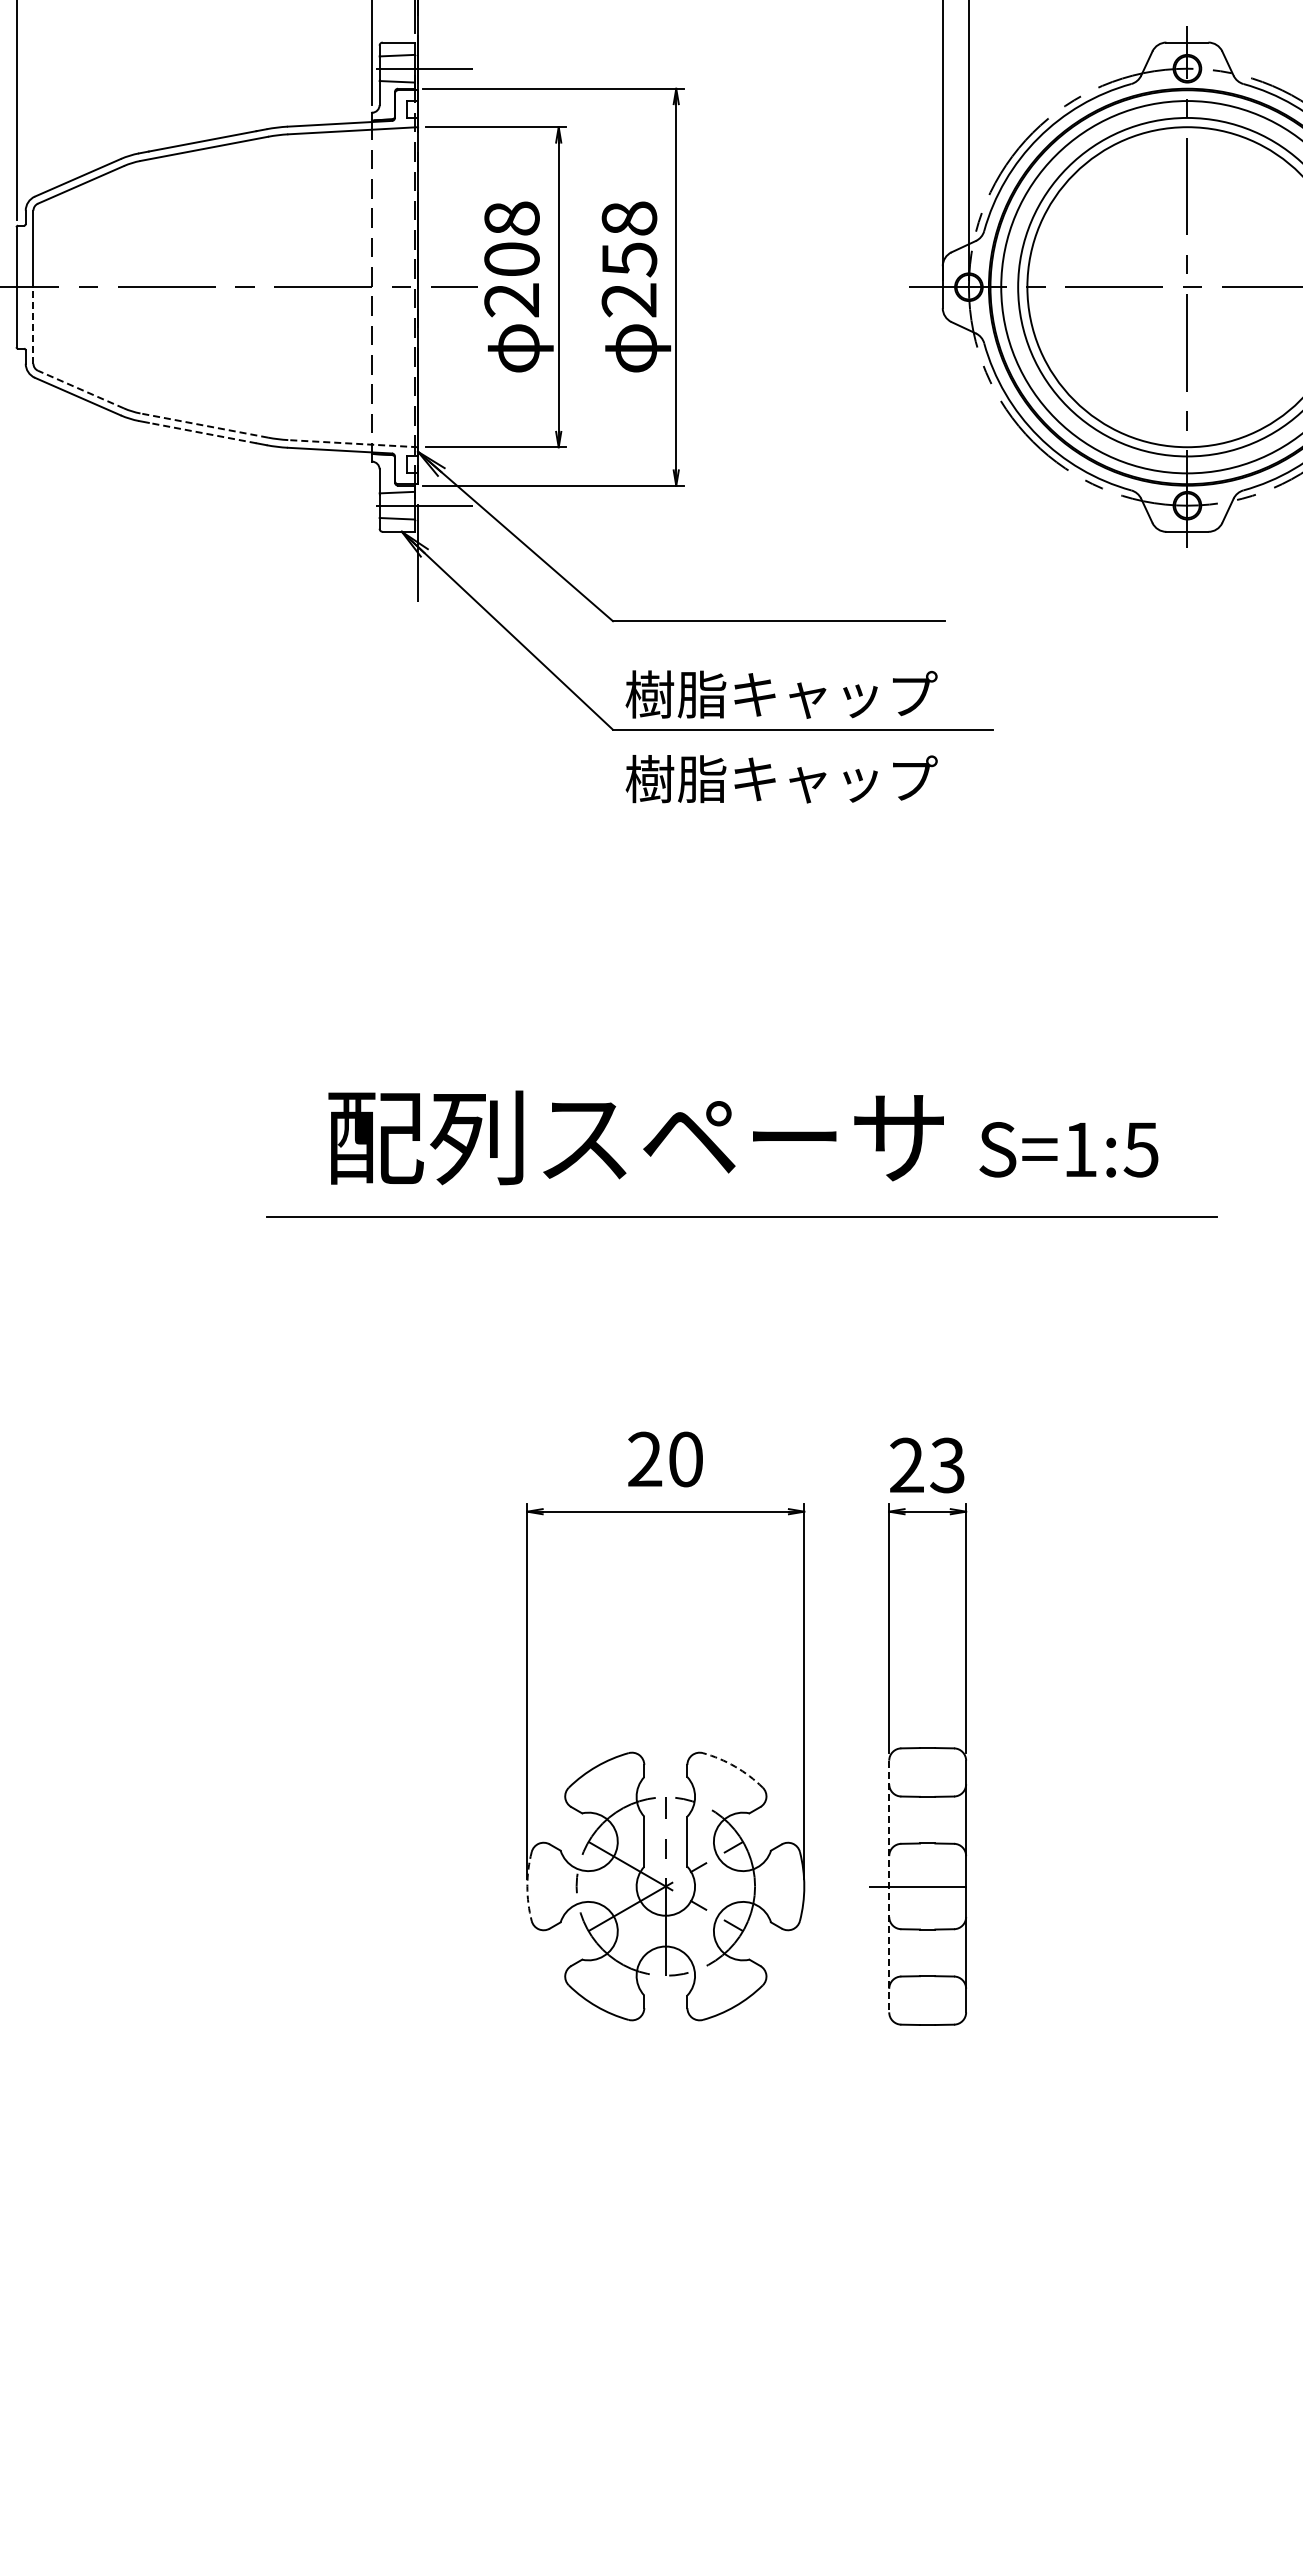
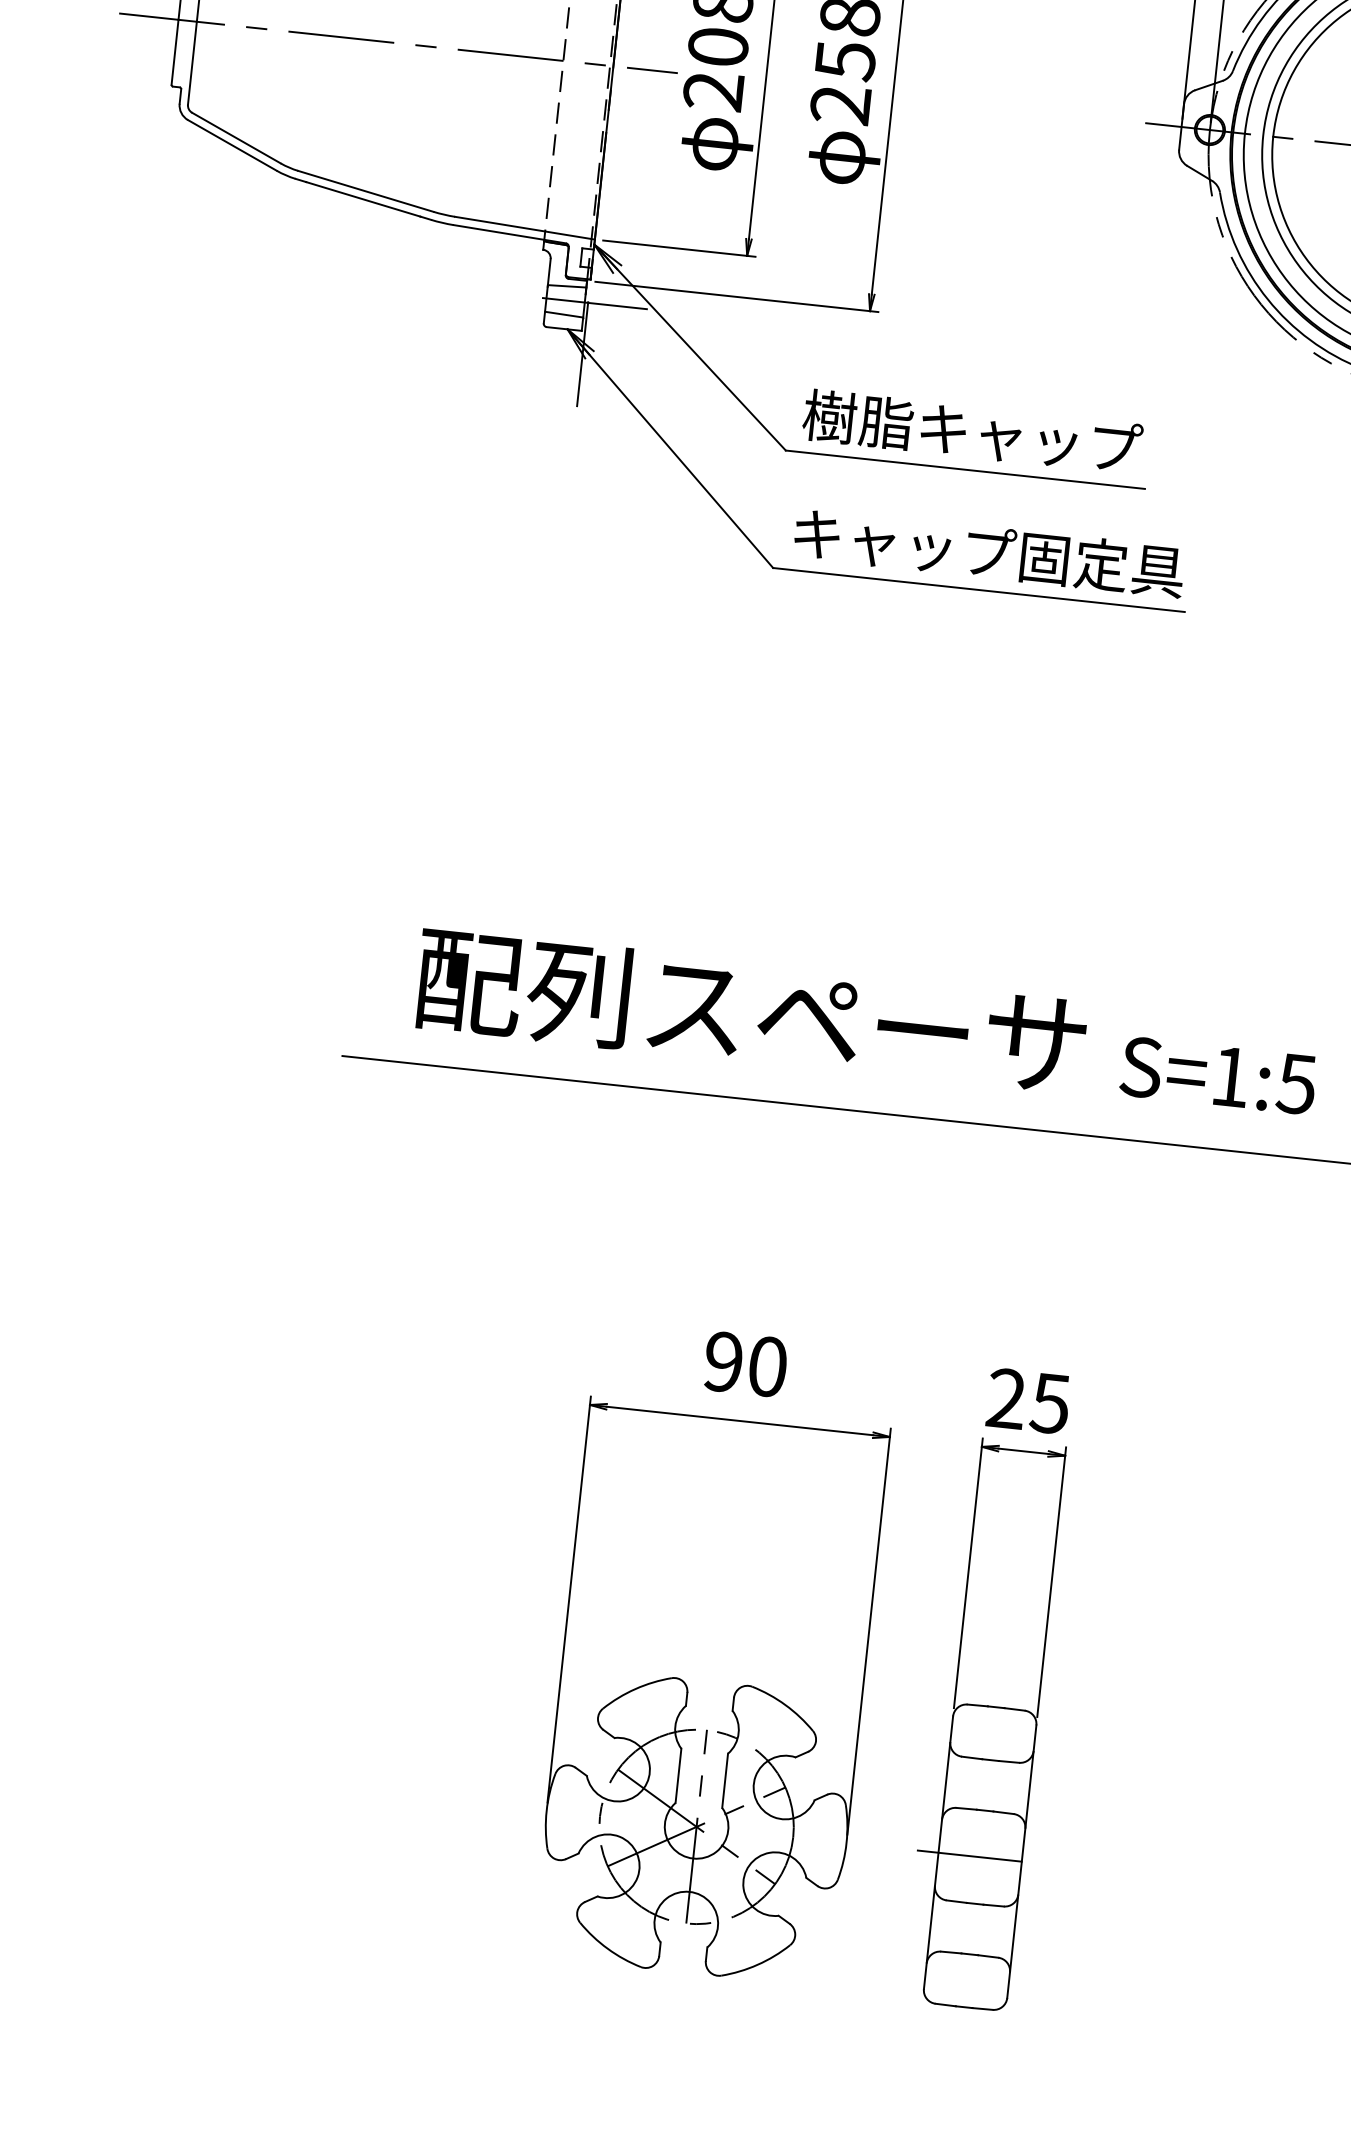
line: (33, 324) -> (192, 62), dashed -> solid
line: (81, 389) -> (237, 138), dashed -> solid
line: (204, 425) -> (366, 191), dashed -> solid
line: (202, 433) -> (363, 199), dashed -> solid
line: (352, 443) -> (524, 227), dashed -> solid
text: (806, 694) -> (986, 552), 樹脂キャップ -> キャップ固定具
text: (781, 779) -> (972, 432), moved
text: (645, 1459) -> (724, 1362), 20 -> 90
text: (946, 1464) -> (1049, 1402), 23 -> 25
arc: (735, 1766) -> (785, 1704), dashed -> solid
arc: (527, 1886) -> (546, 1810), dashed -> solid
line: (889, 1886) -> (938, 1852), dashed -> solid

